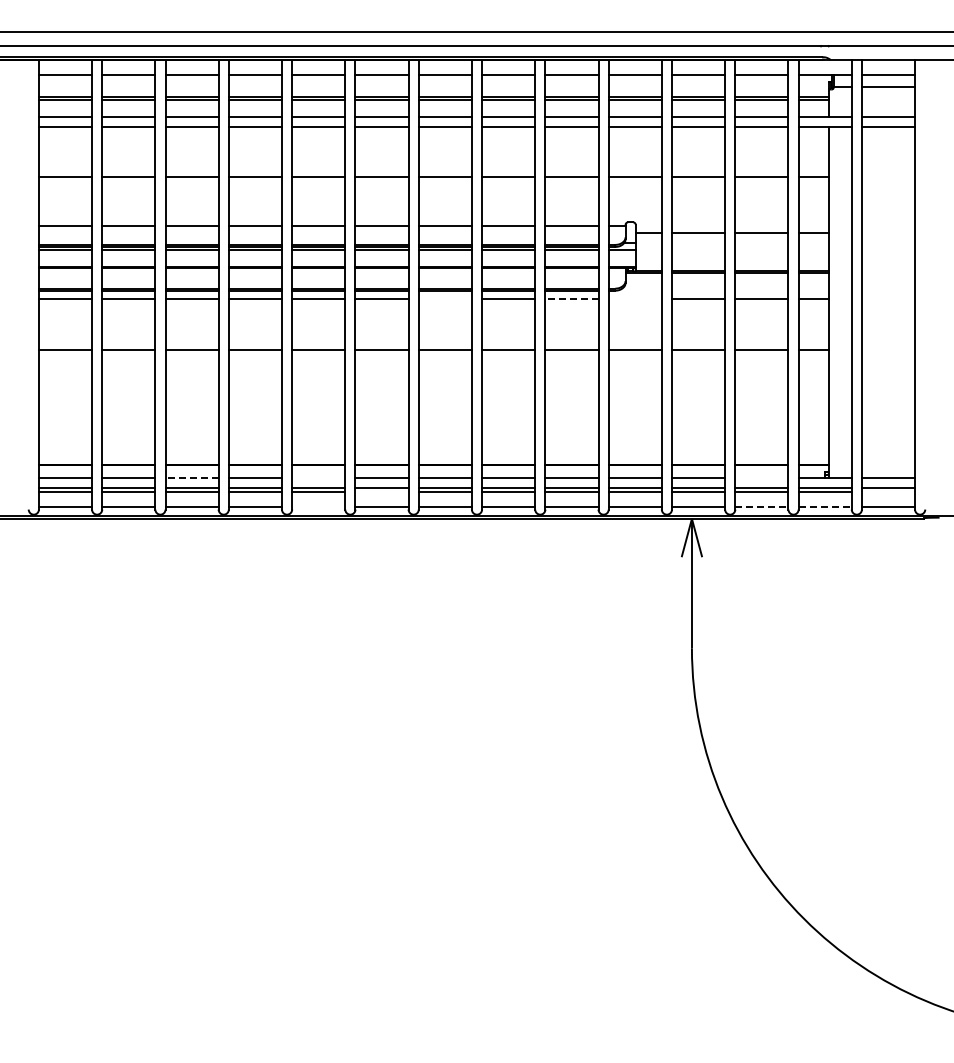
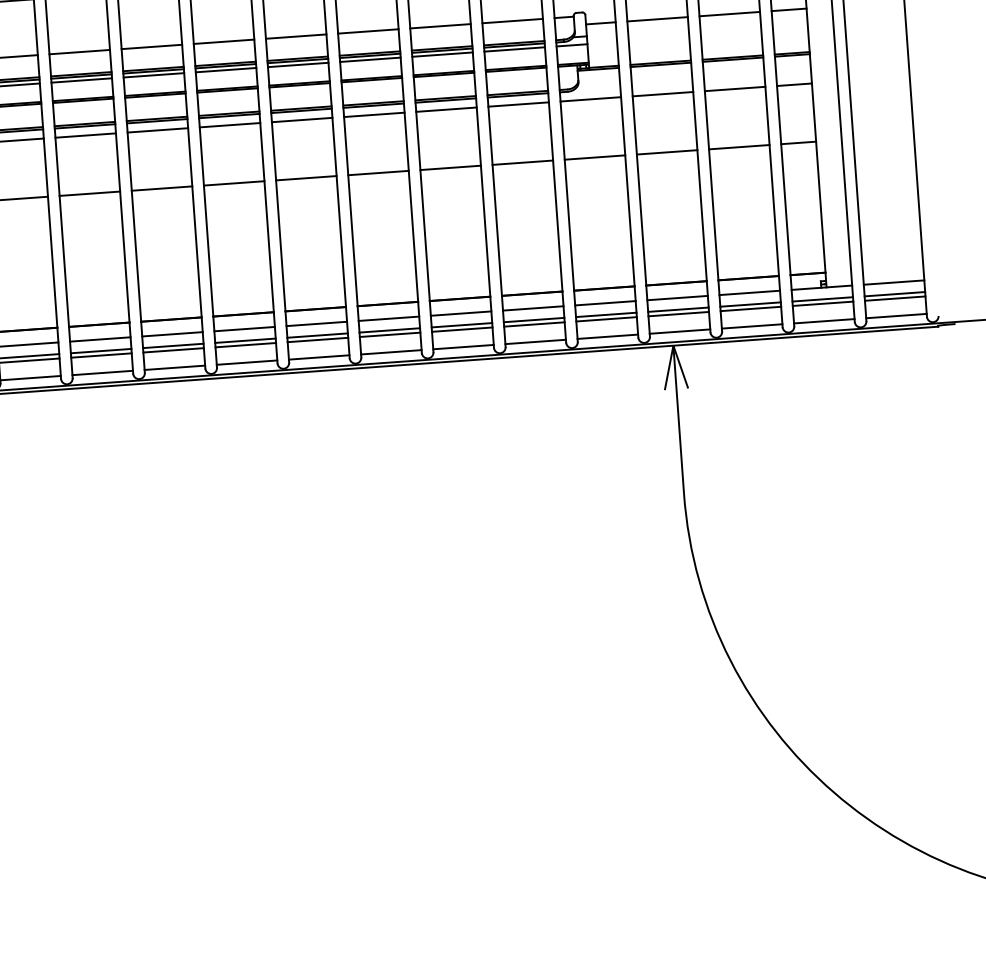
line: (444, 298) -> (373, 114), added
line: (571, 298) -> (518, 104), dashed -> solid
line: (634, 298) -> (589, 99), added
line: (192, 477) -> (100, 339), dashed -> solid
line: (318, 477) -> (244, 329), added
line: (761, 477) -> (749, 292), added
line: (381, 491) -> (317, 339), added
line: (888, 491) -> (895, 298), added
line: (318, 507) -> (246, 363), added
line: (761, 507) -> (751, 327), dashed -> solid
line: (825, 507) -> (824, 321), dashed -> solid

